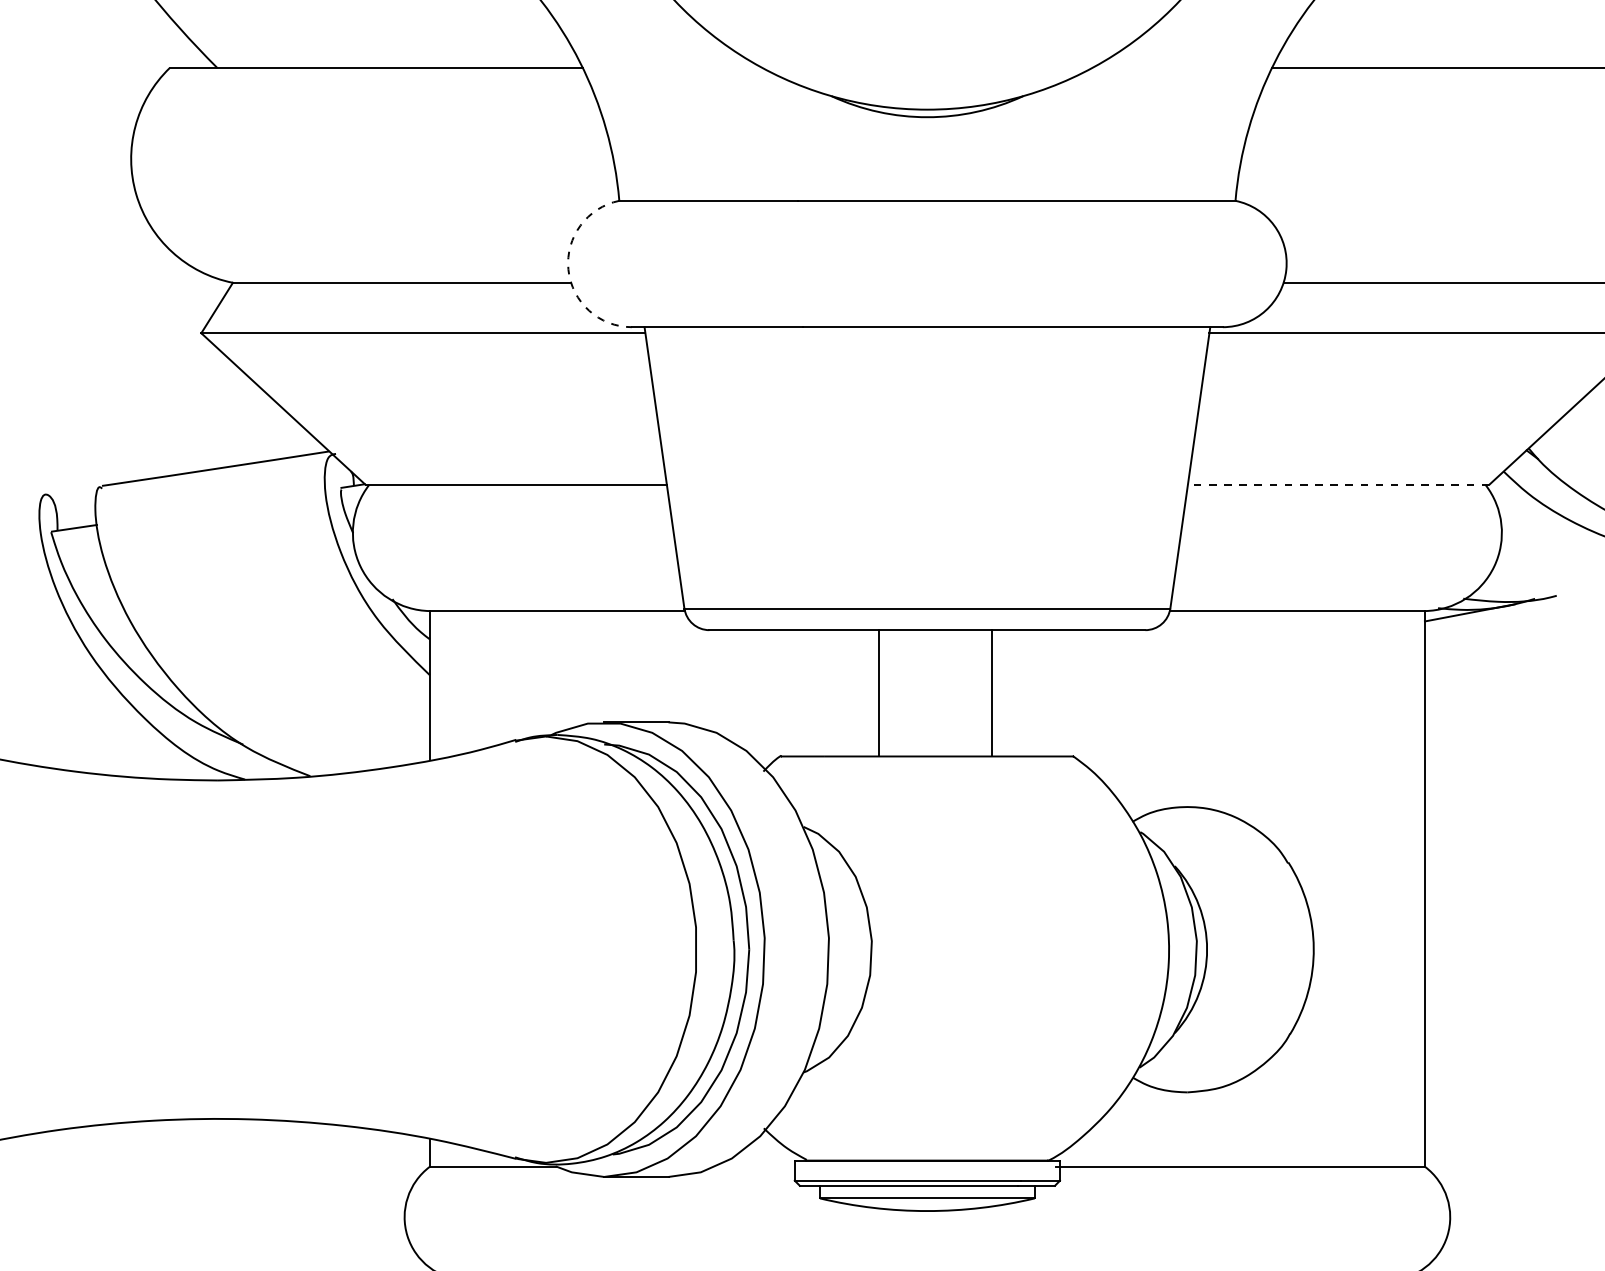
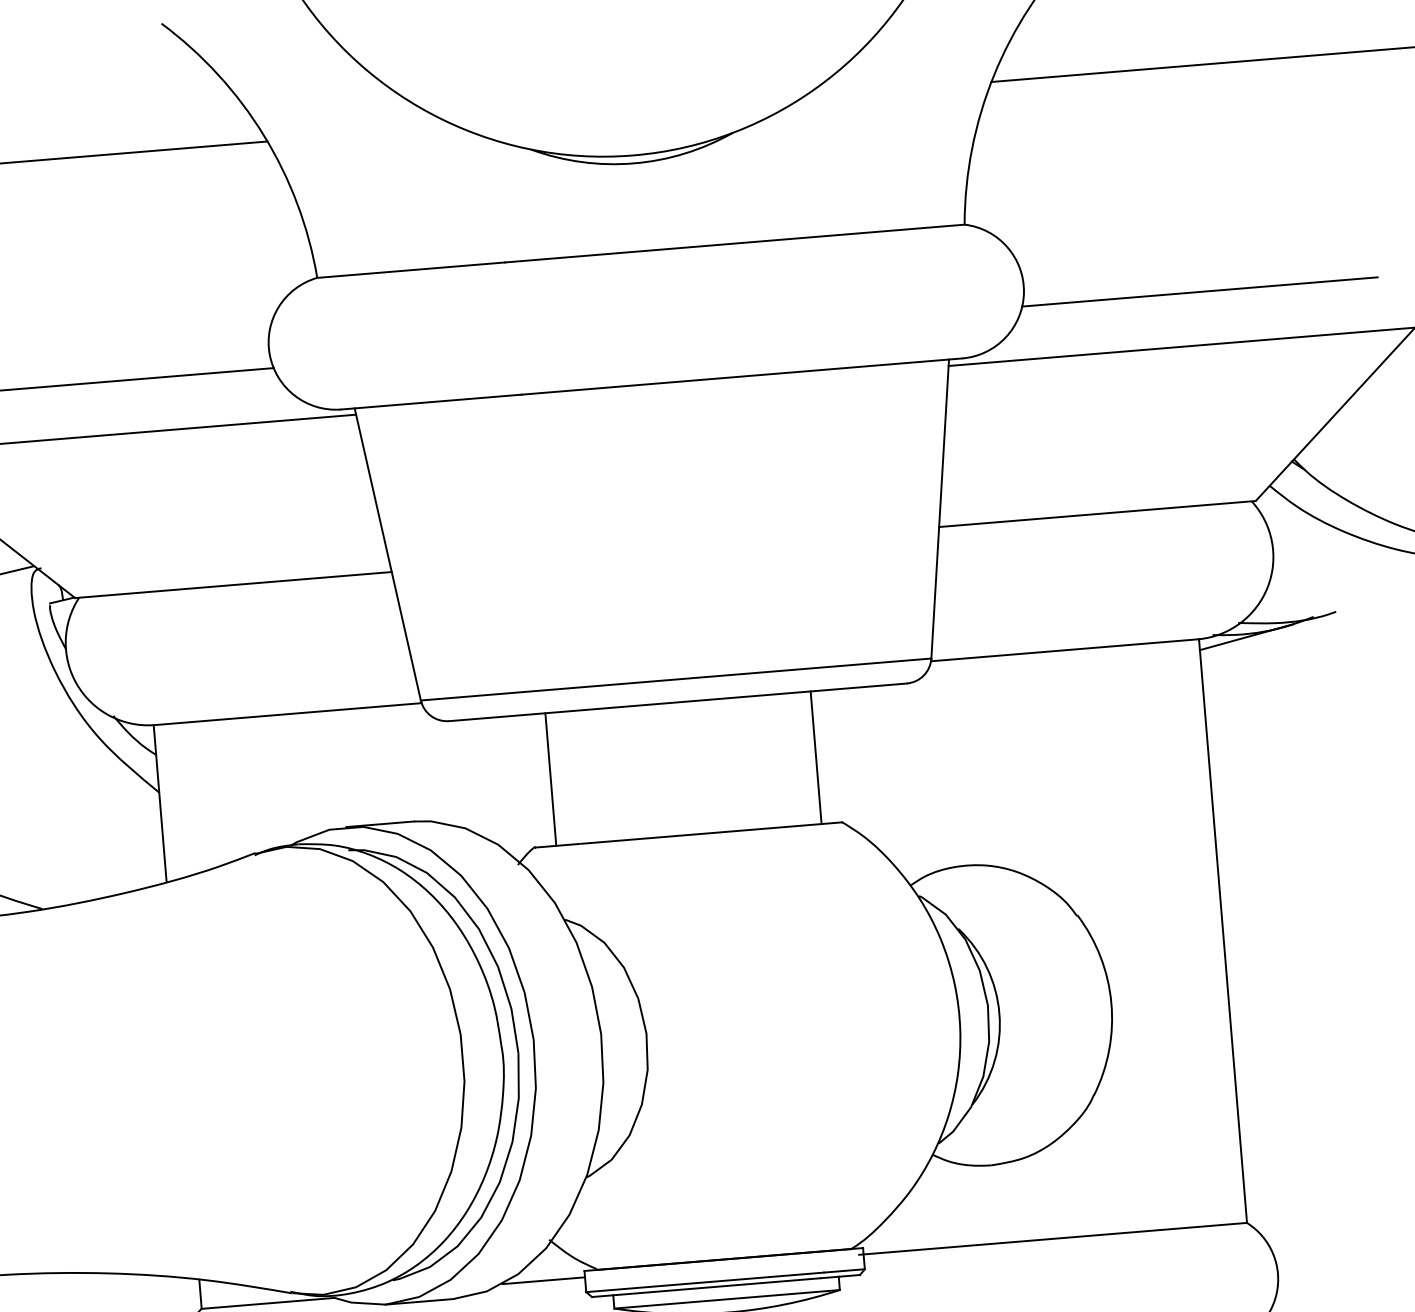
arc: (568, 269) -> (269, 354), dashed -> solid
line: (1338, 484) -> (1097, 513), dashed -> solid
line: (879, 693) -> (551, 779), moved
line: (991, 693) -> (815, 757), moved
line: (755, 1166) -> (543, 1280), added

